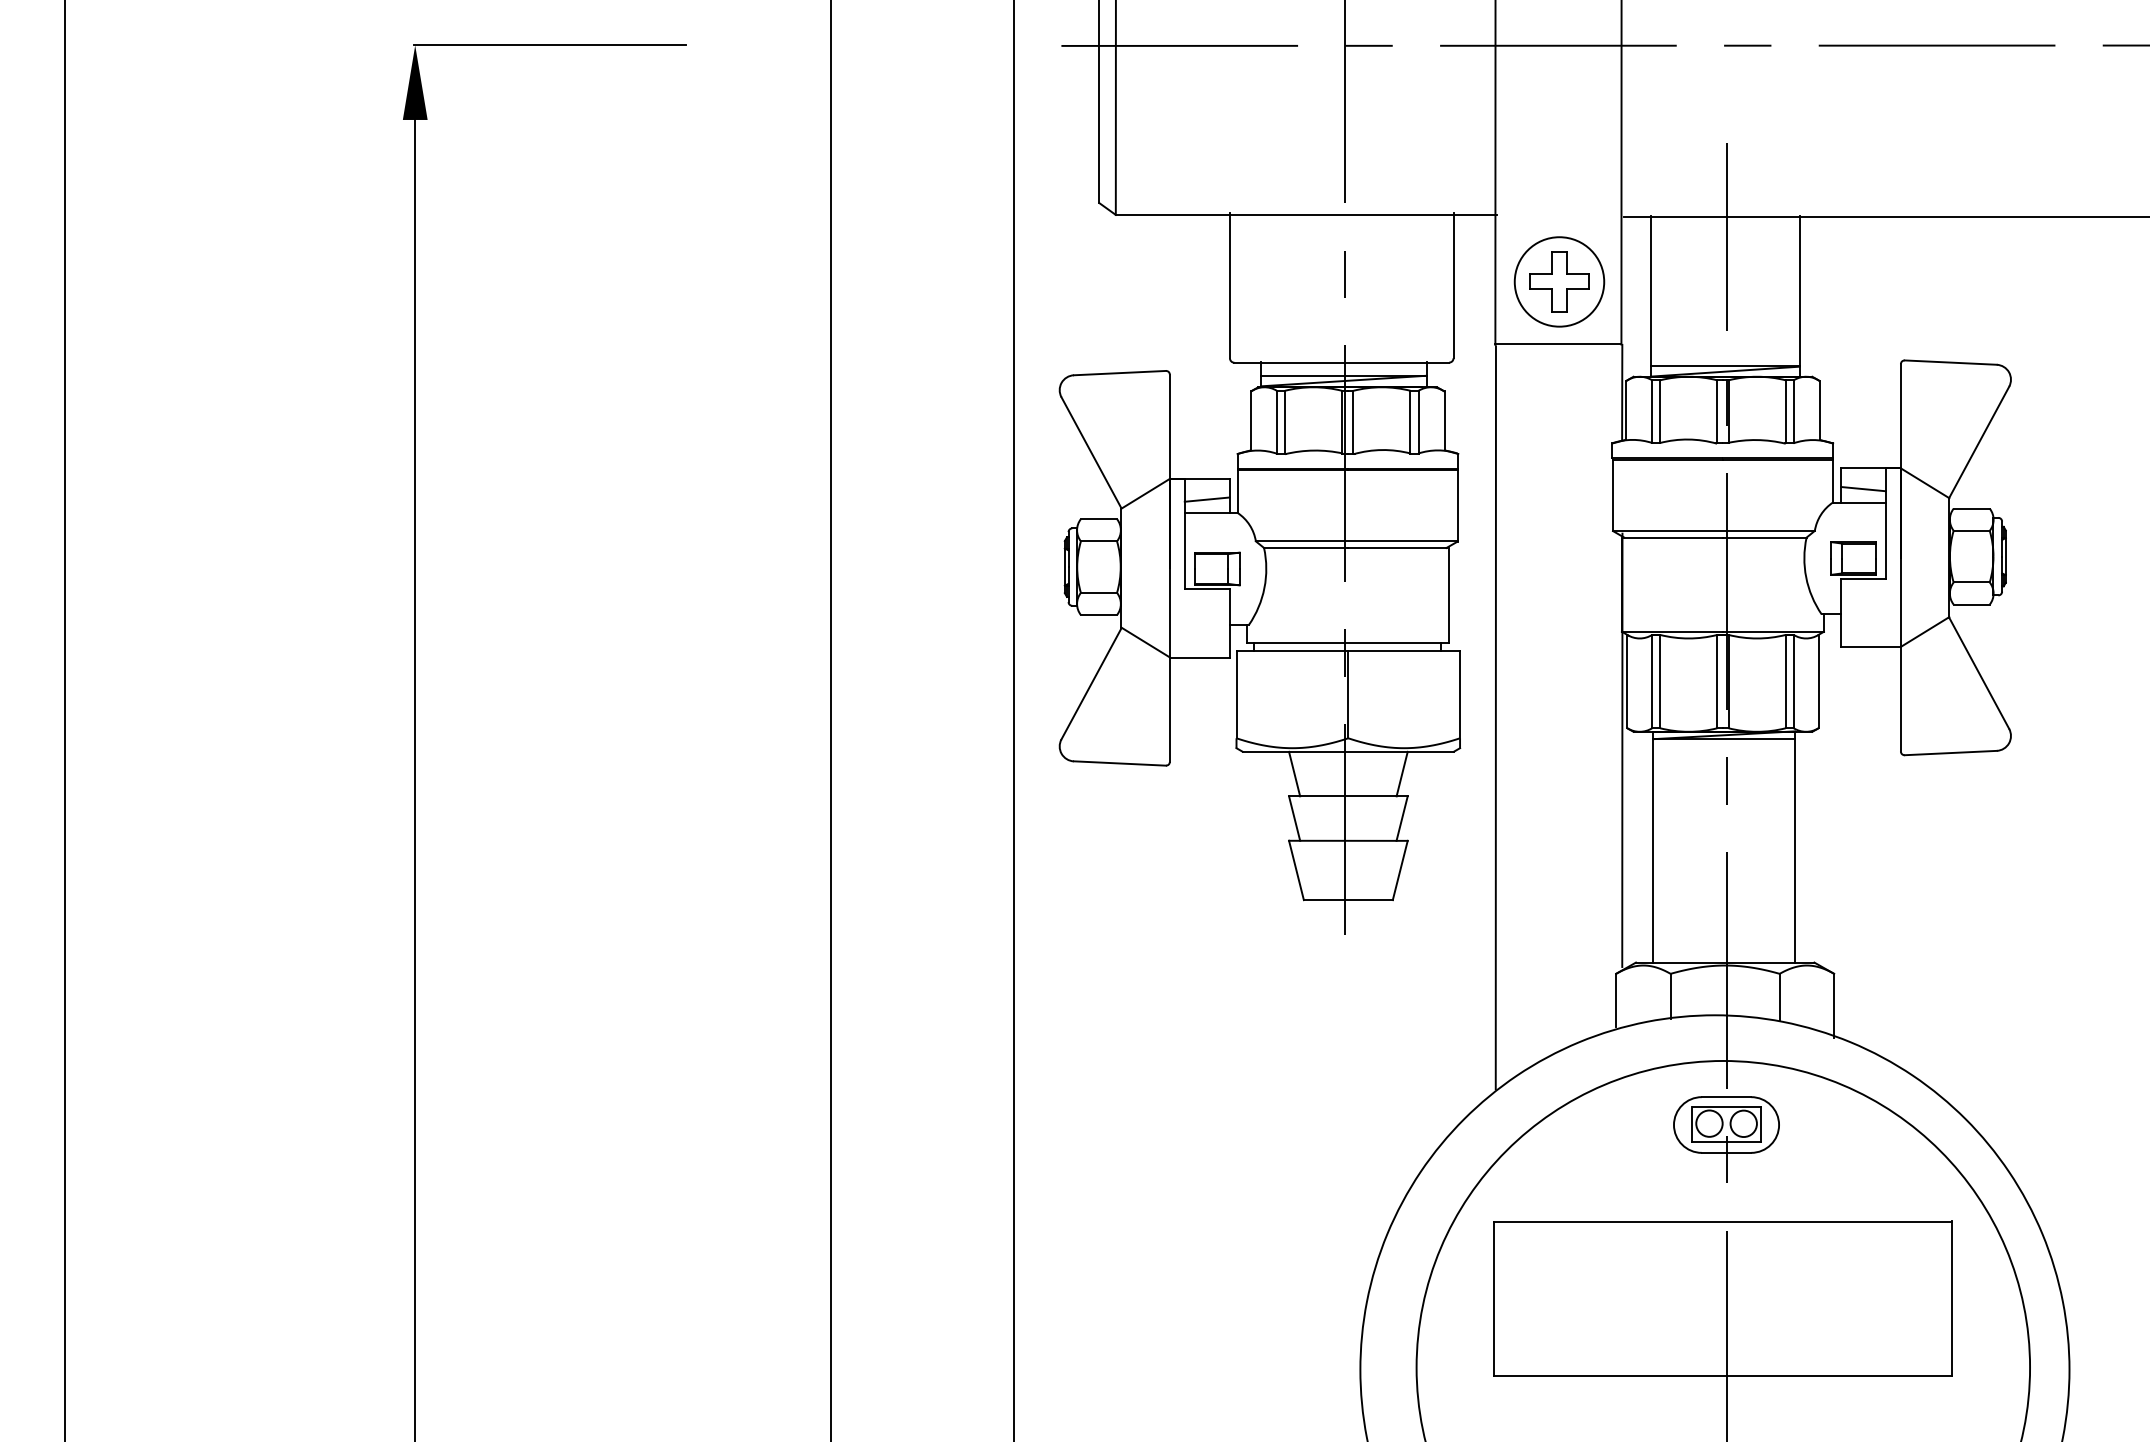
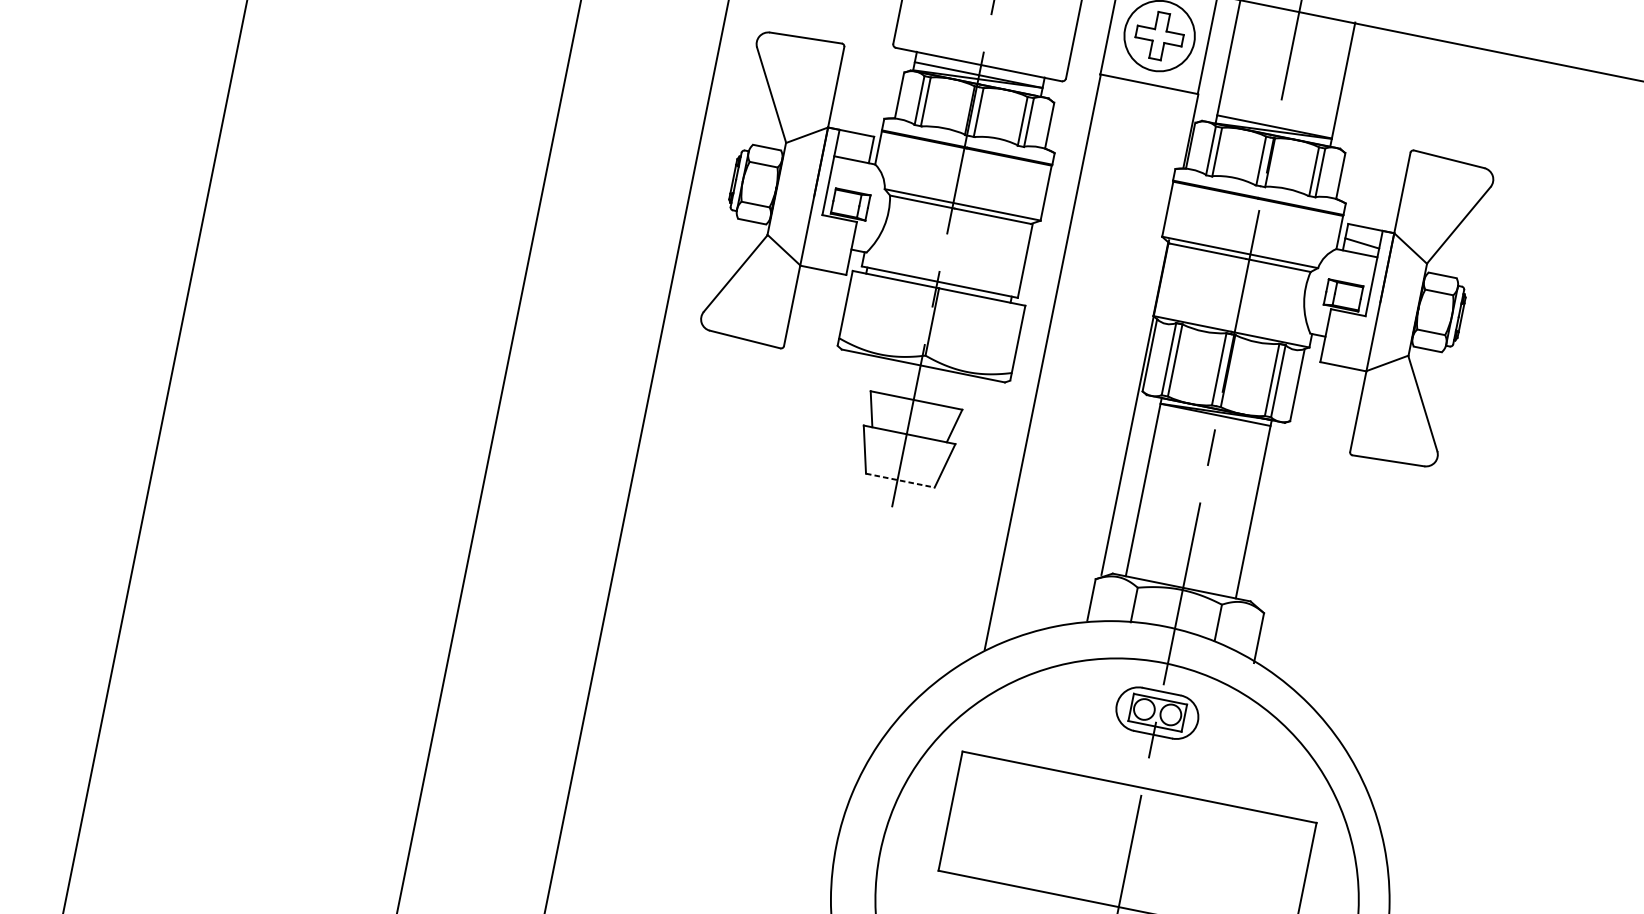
line: (1206, 499) -> (853, 149), removed
line: (1294, 773) -> (878, 374), removed
line: (1401, 773) -> (961, 391), removed
line: (1348, 900) -> (900, 480), solid -> dashed

